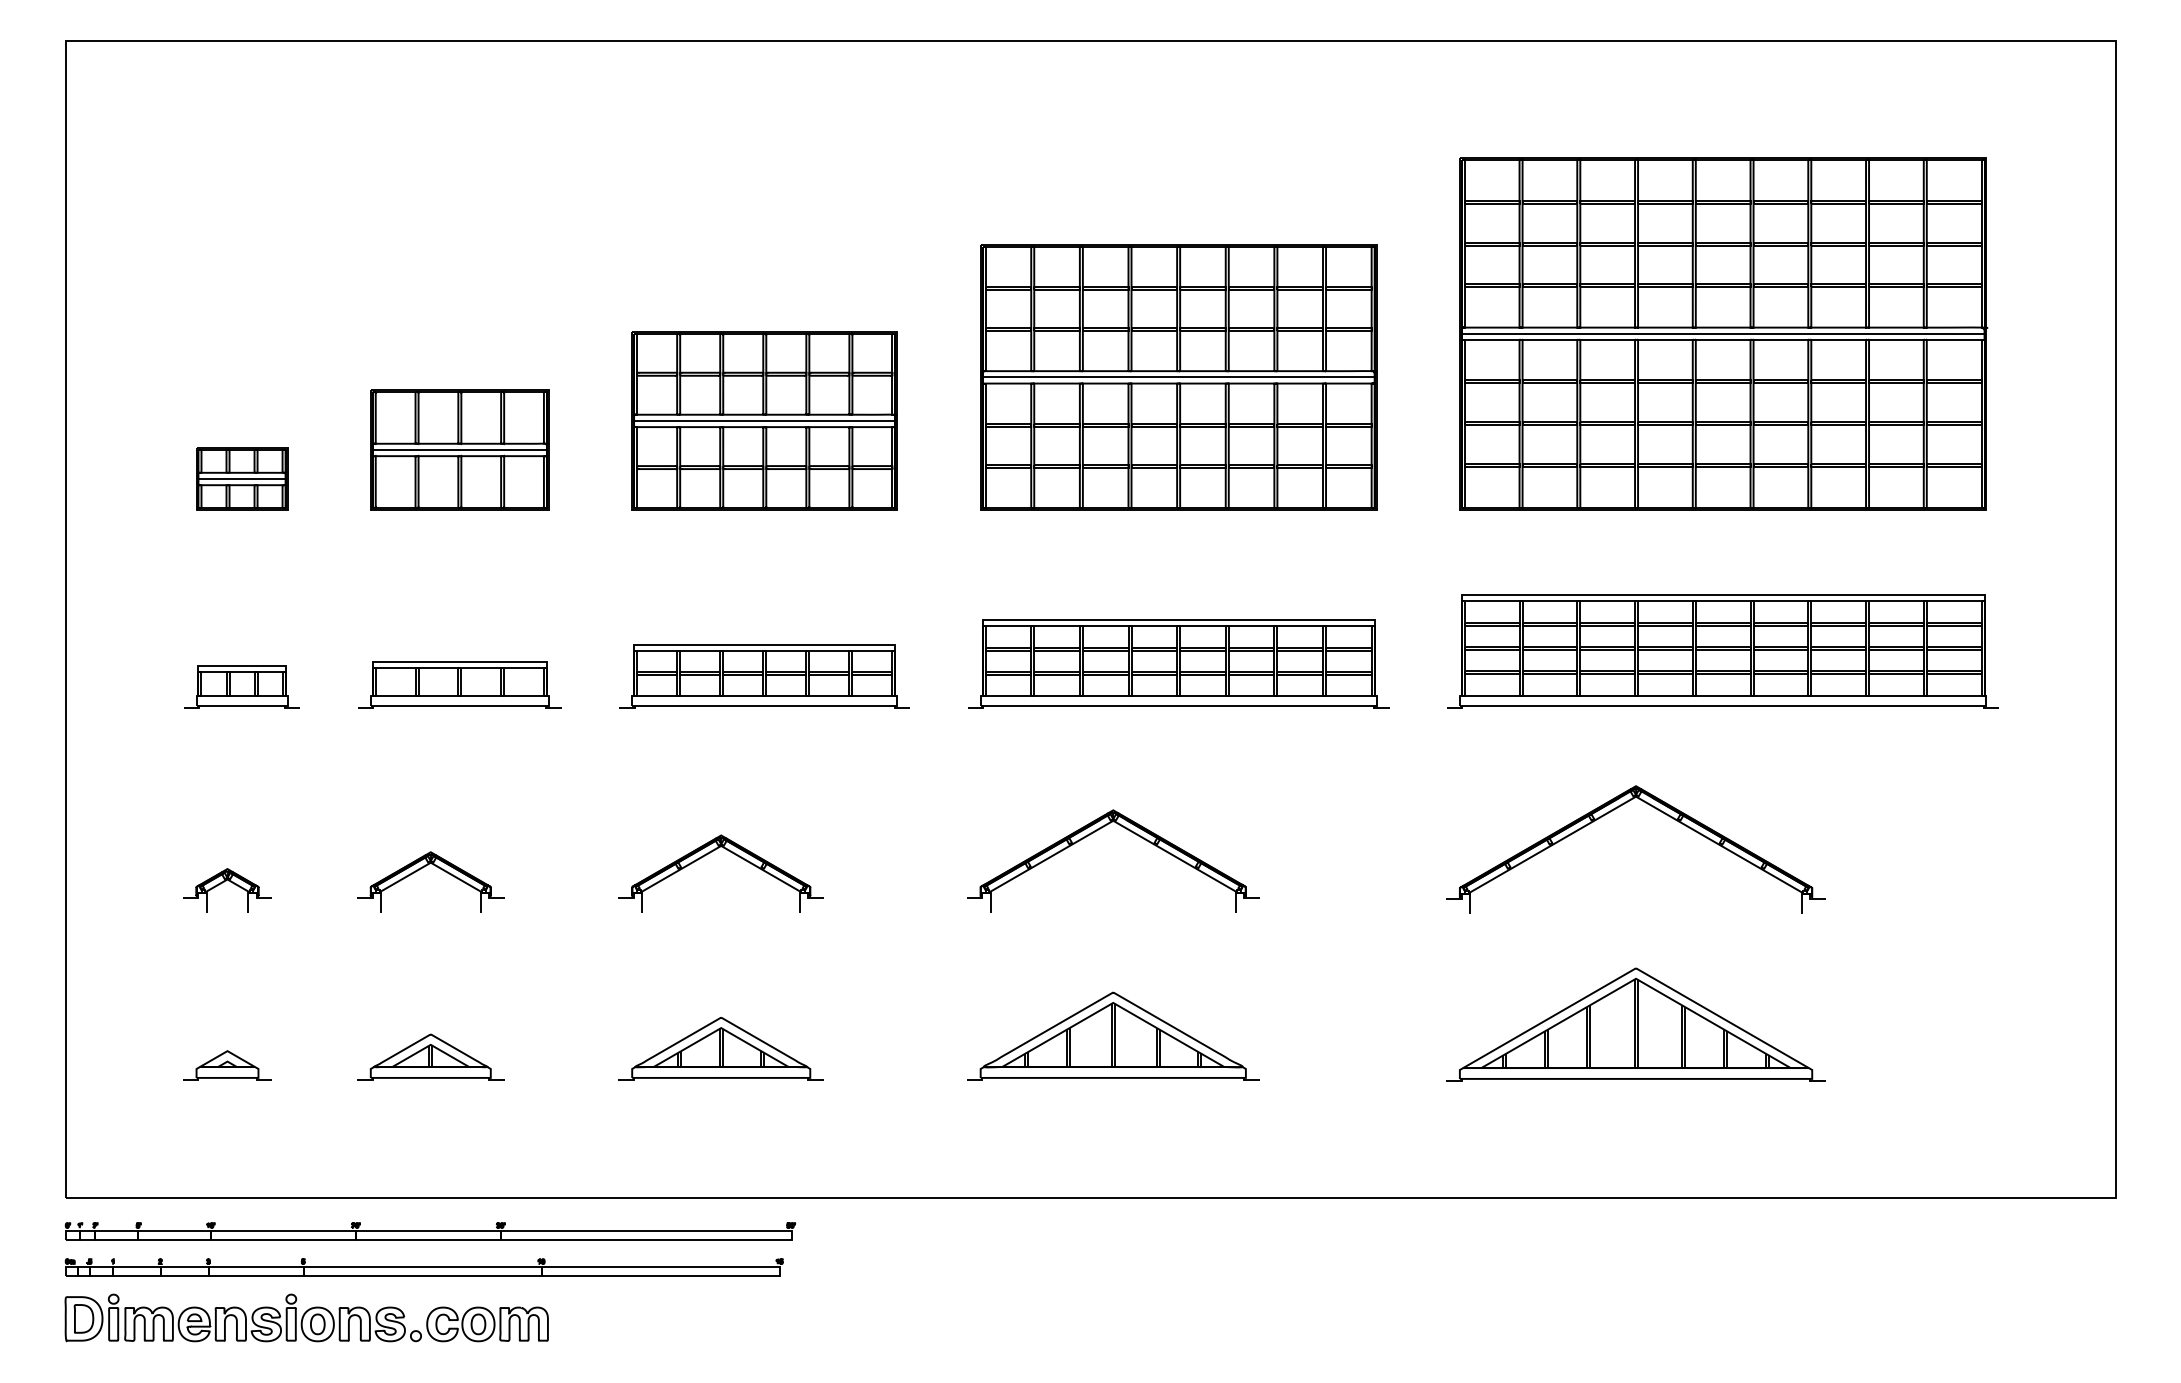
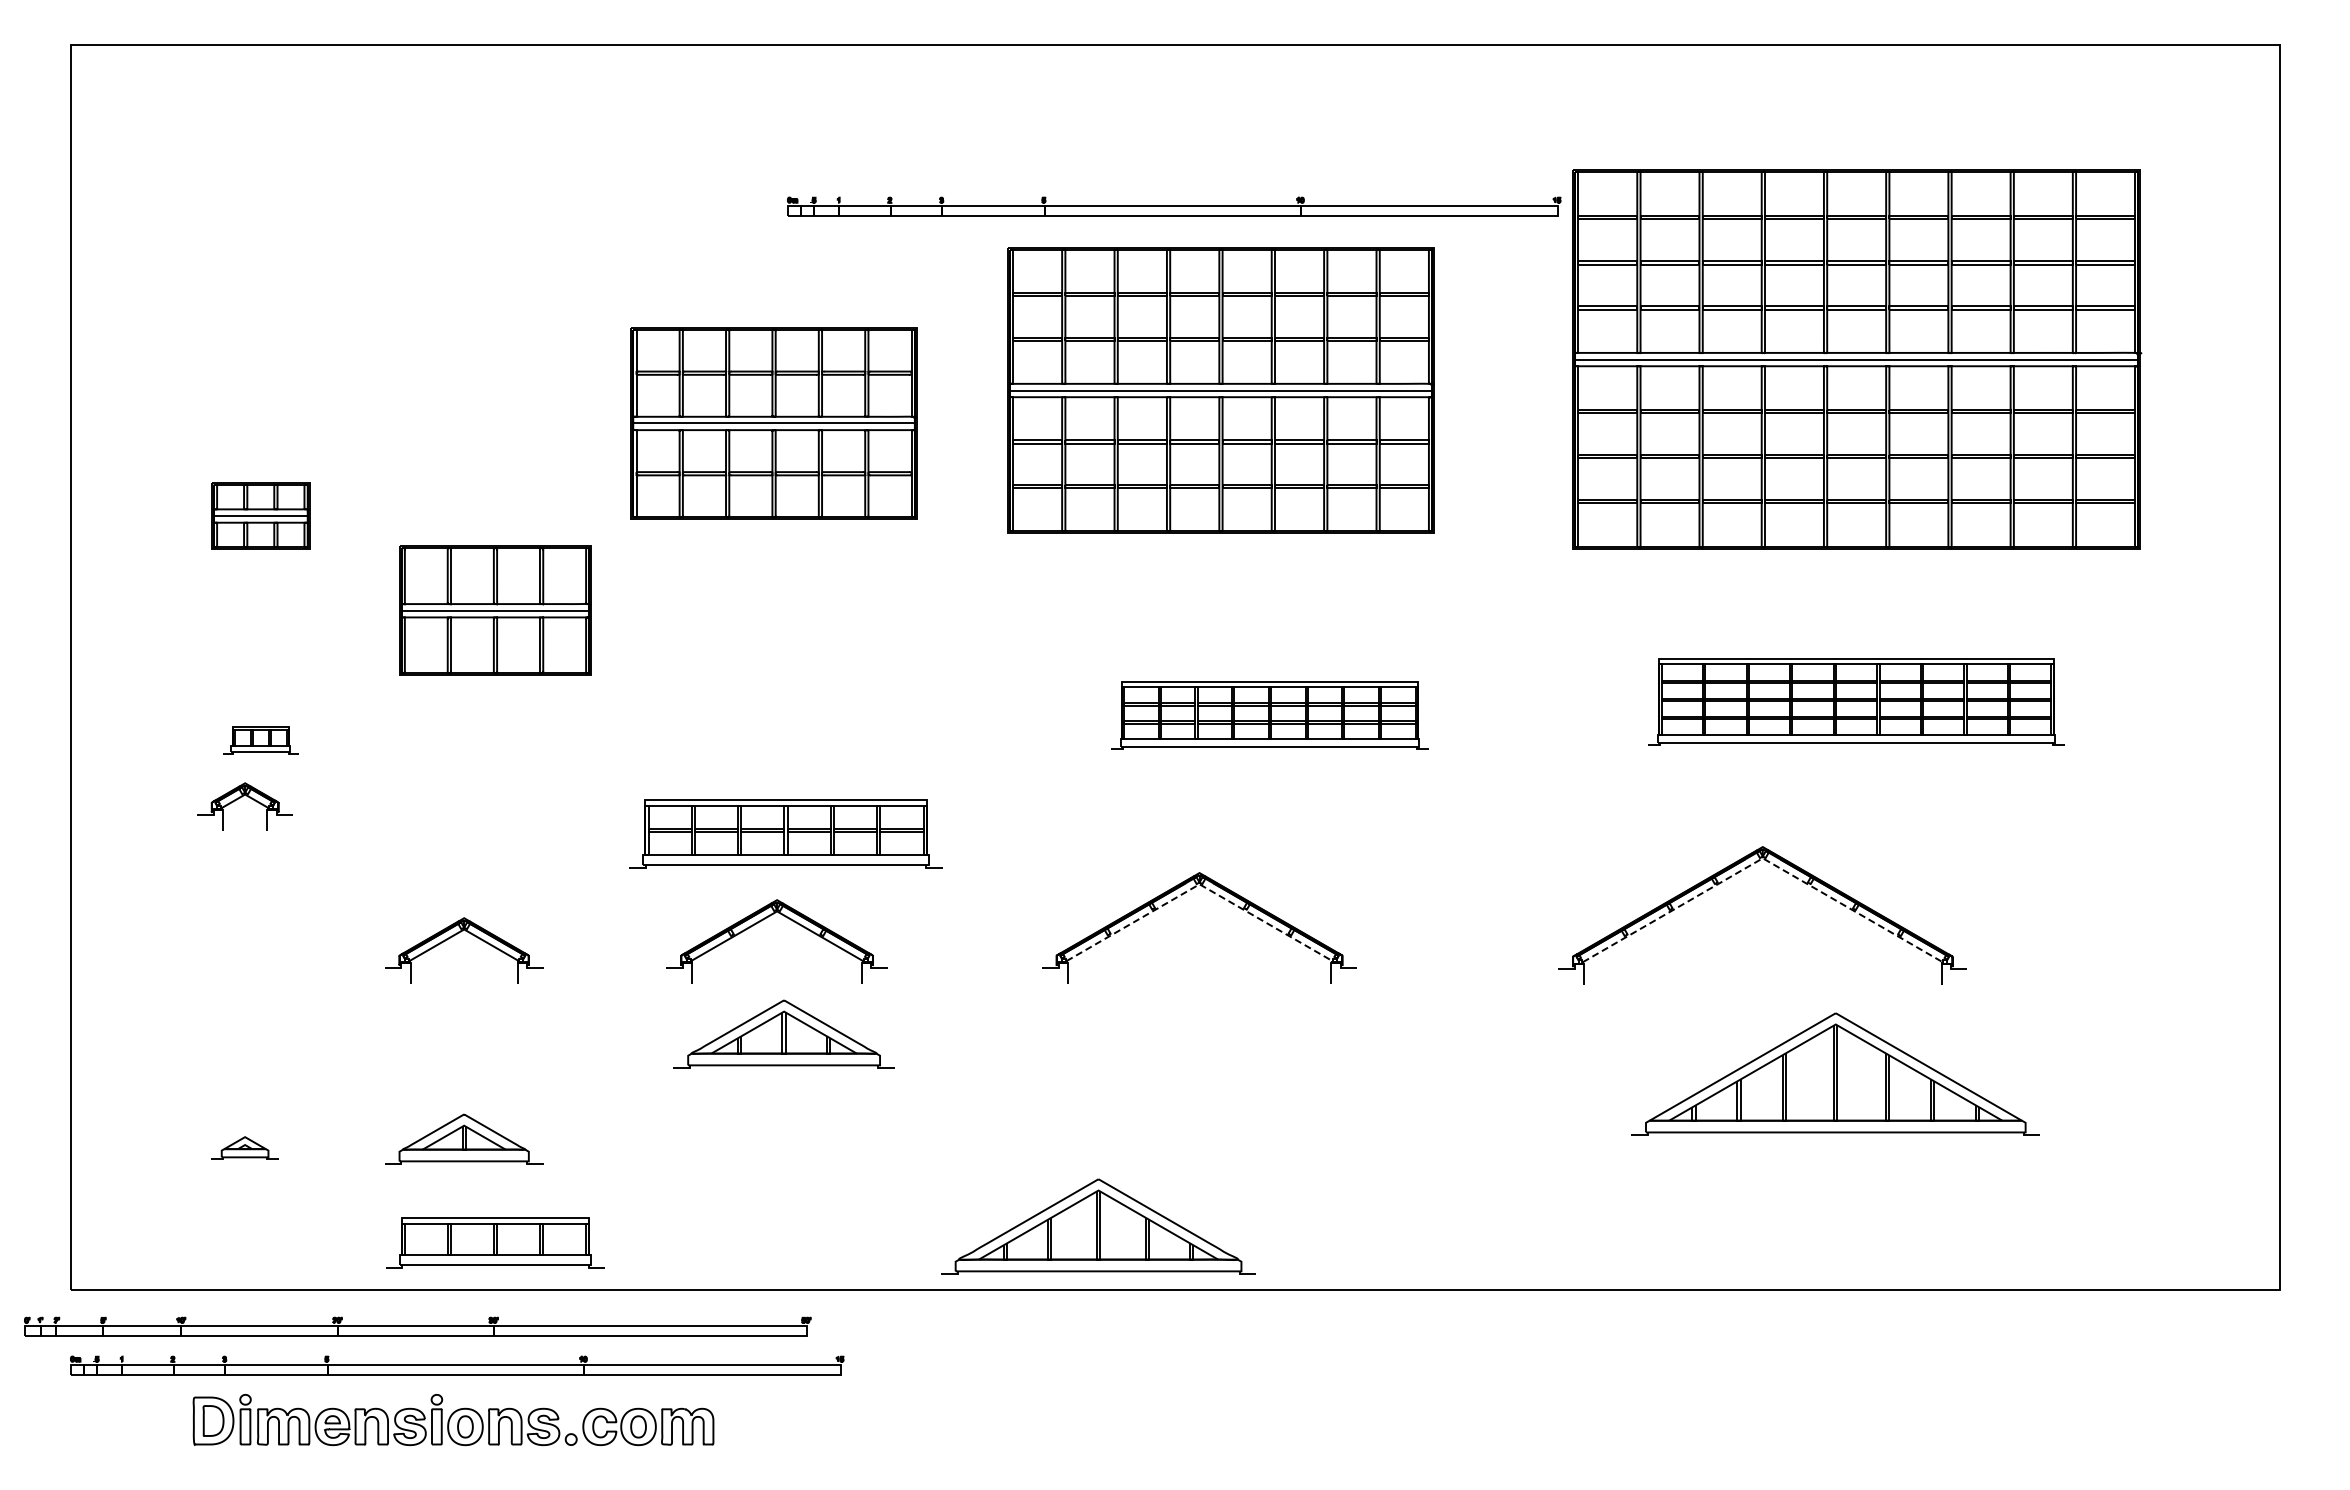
part: (1090, 191) -> (1174, 206), added
part: (1178, 377) -> (1220, 390), moved
part: (764, 420) -> (773, 423), moved
part: (459, 449) -> (495, 610), moved
part: (1723, 651) -> (1856, 701), size x0.7
part: (1178, 664) -> (1269, 715), size x0.7
part: (764, 676) -> (785, 833), moved
part: (459, 684) -> (495, 1242), moved
part: (241, 687) -> (260, 740), size x0.6
line: (1635, 796) -> (1762, 858), solid -> dashed
line: (1113, 820) -> (1199, 884), solid -> dashed
part: (223, 883) -> (240, 798), moved
part: (1635, 1024) -> (1835, 1073), moved
part: (1113, 1036) -> (1098, 1226), moved
part: (720, 1048) -> (783, 1033), moved
part: (226, 1065) -> (244, 1147), size x0.7
part: (430, 1231) -> (417, 1326), moved
part: (306, 1317) -> (453, 1419), moved

